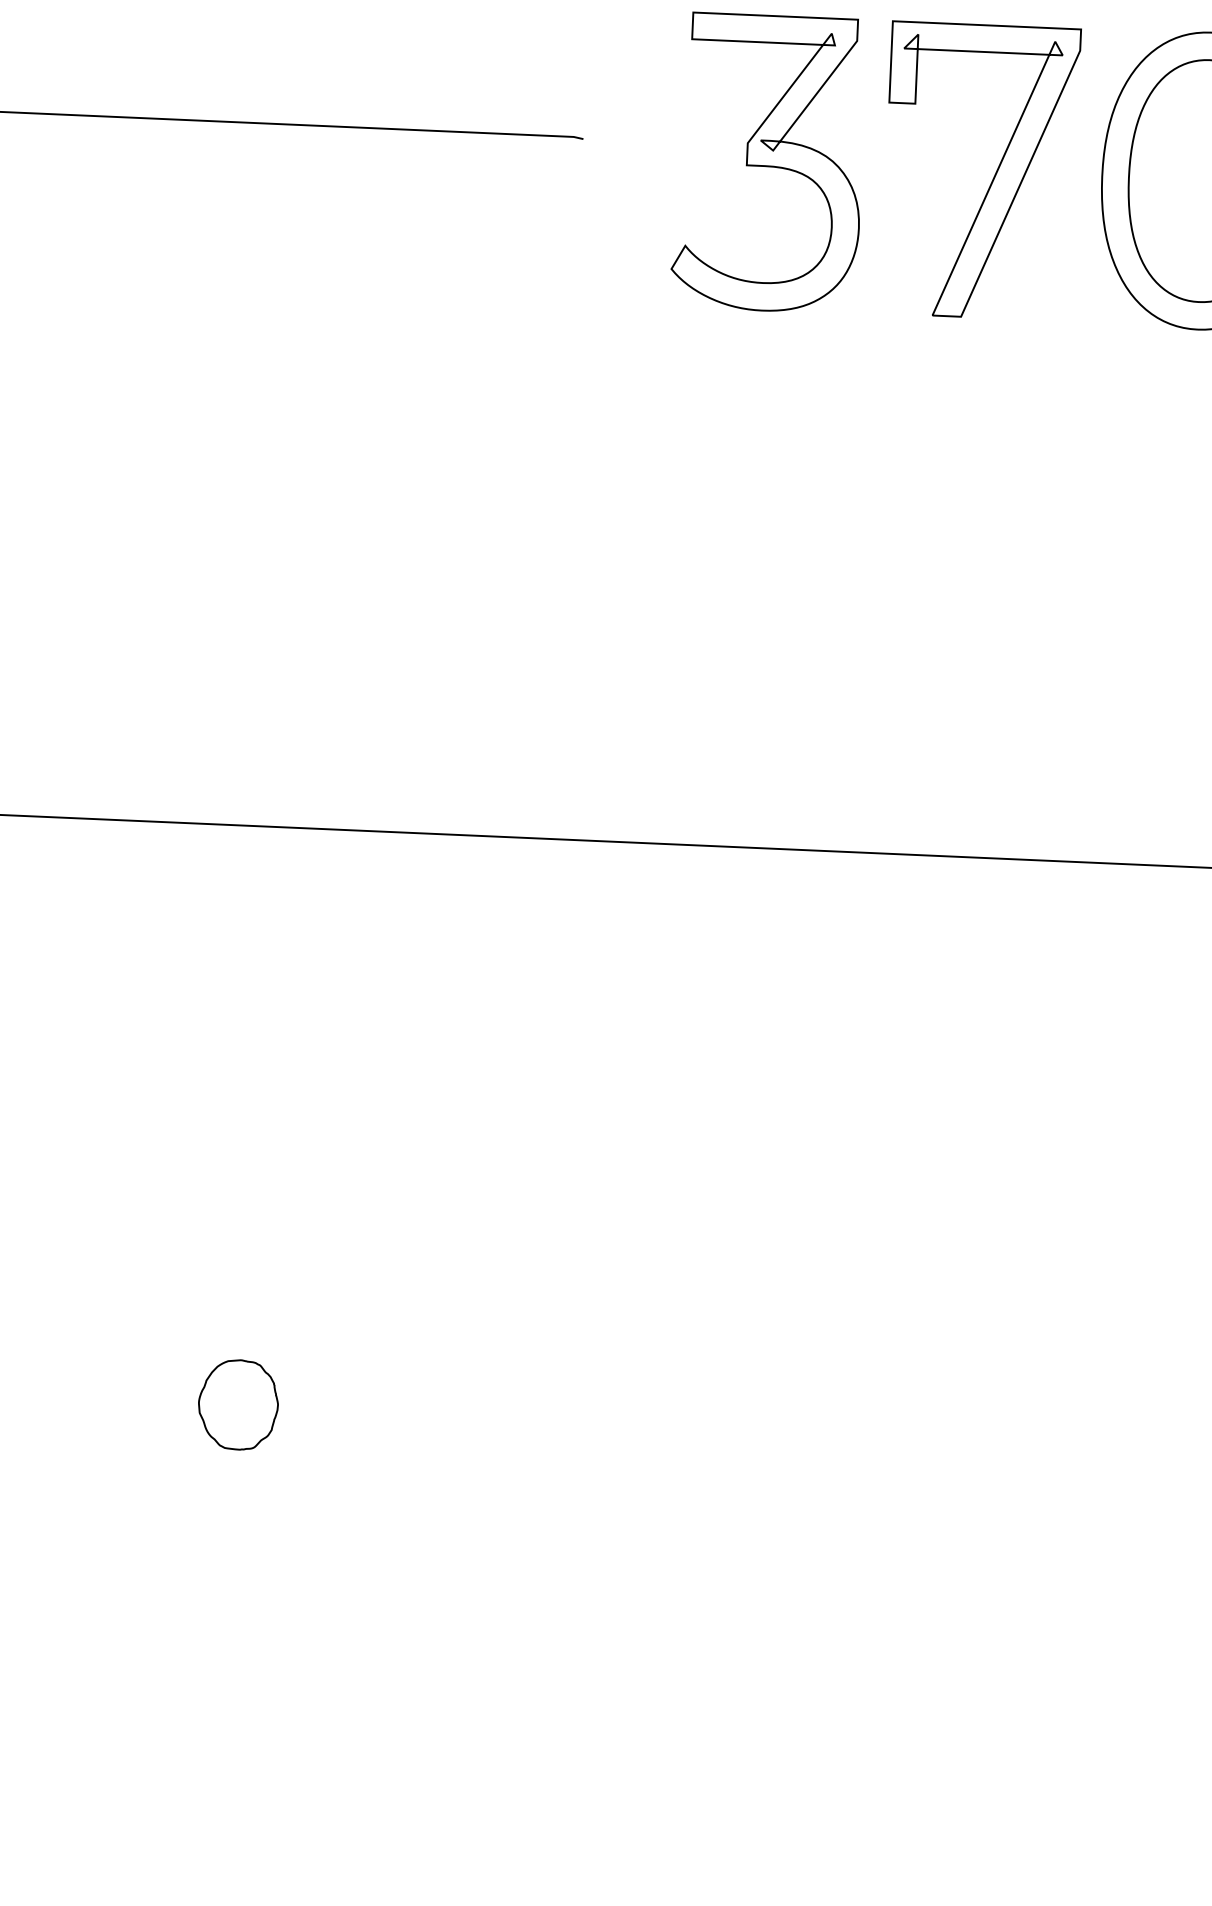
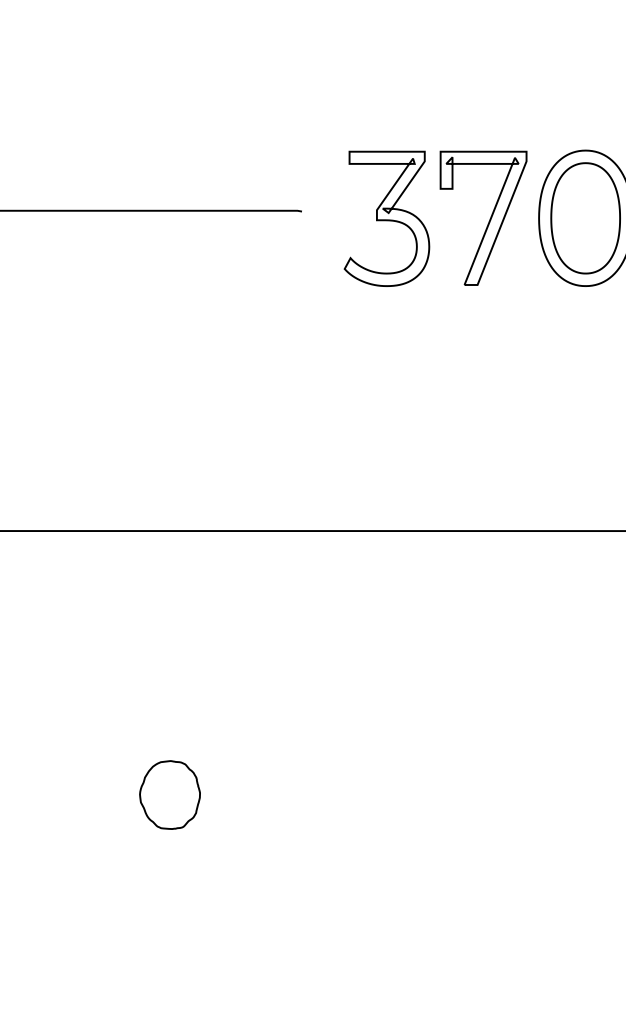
part: (237, 1403) -> (169, 794), size x1.67

